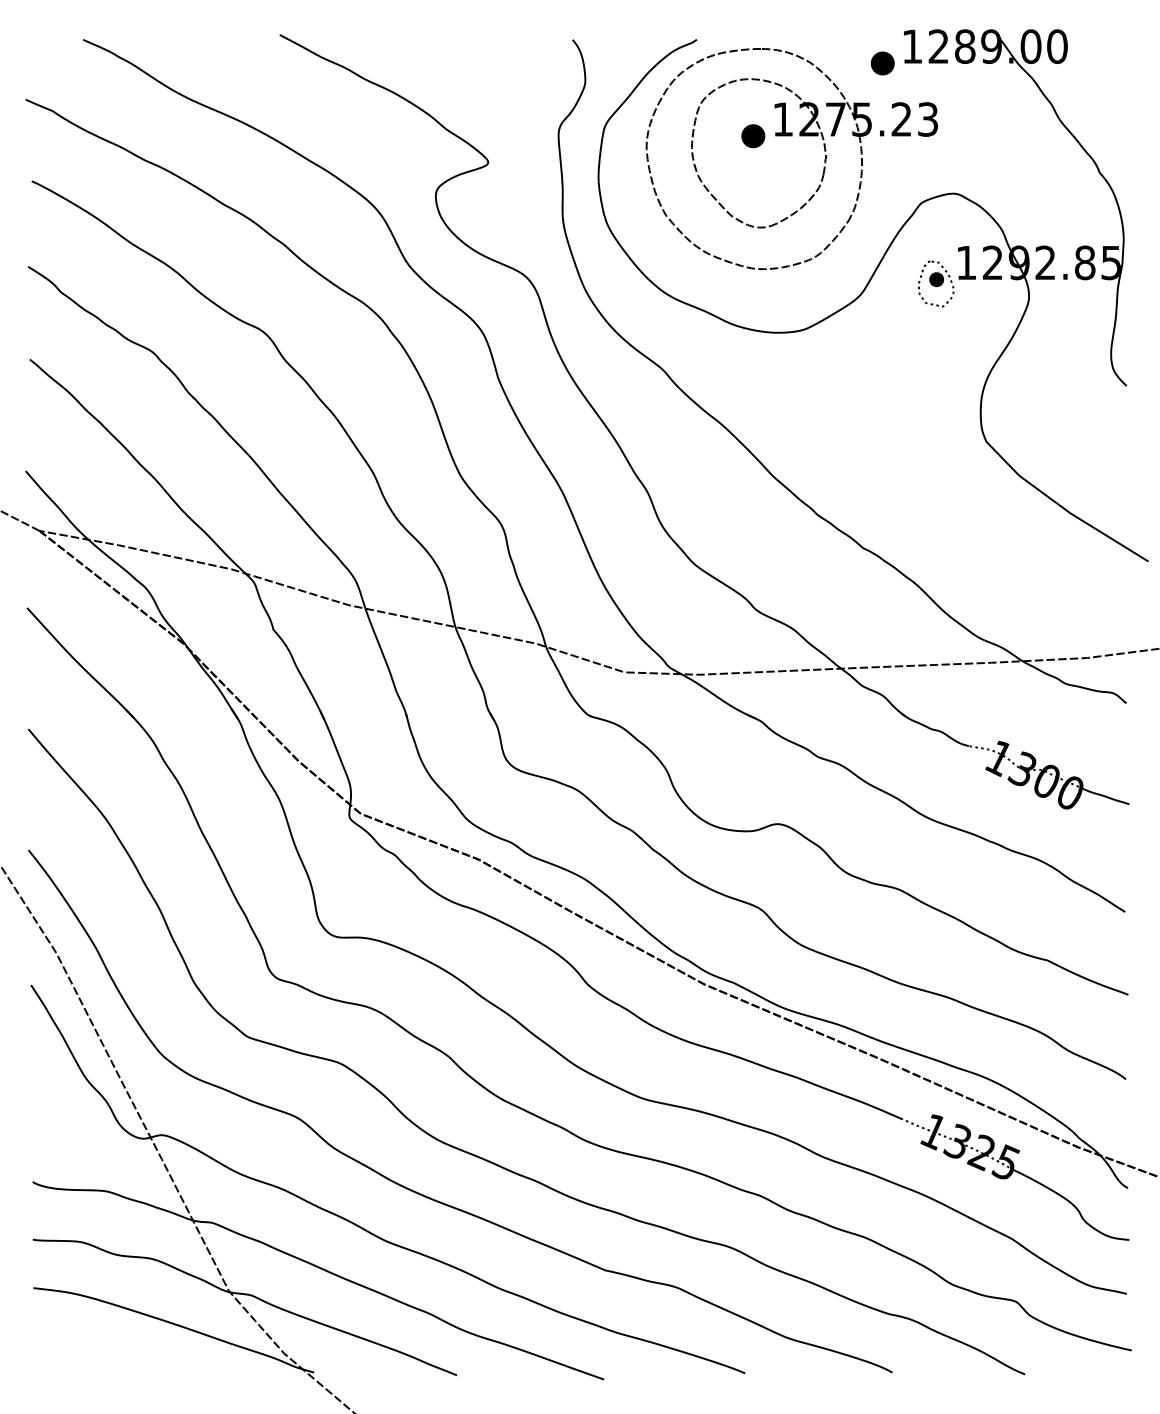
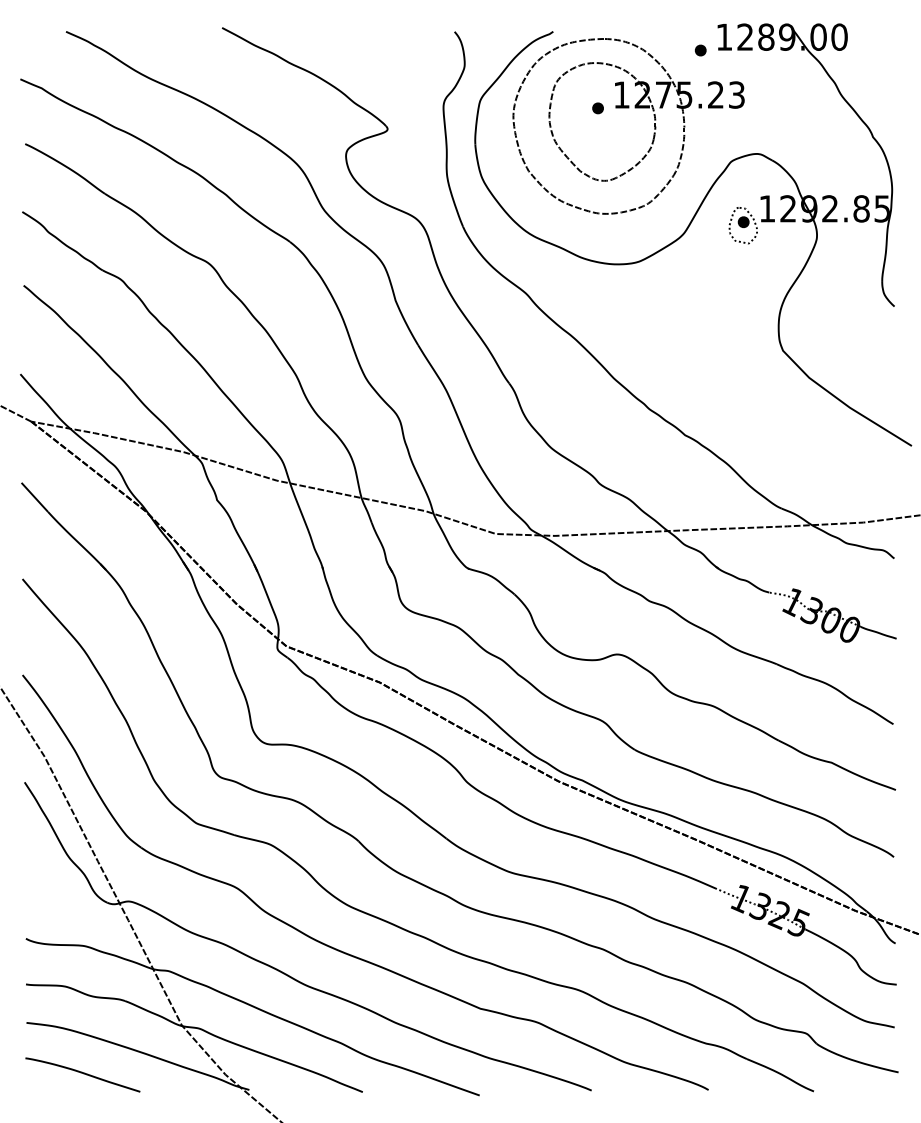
part: (882, 63) -> (700, 50), size x0.62
part: (752, 136) -> (597, 108), size x0.62
curve: (103, 1351) -> (82, 1073), added

